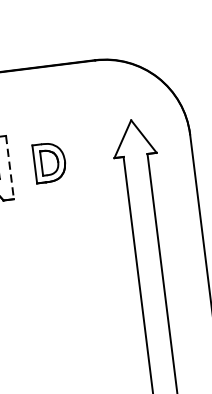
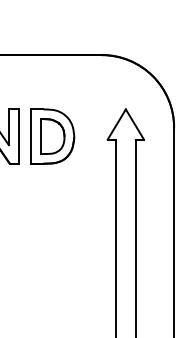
part: (49, 162) -> (52, 136), size x1.67
line: (9, 168) -> (18, 137), dashed -> solid

